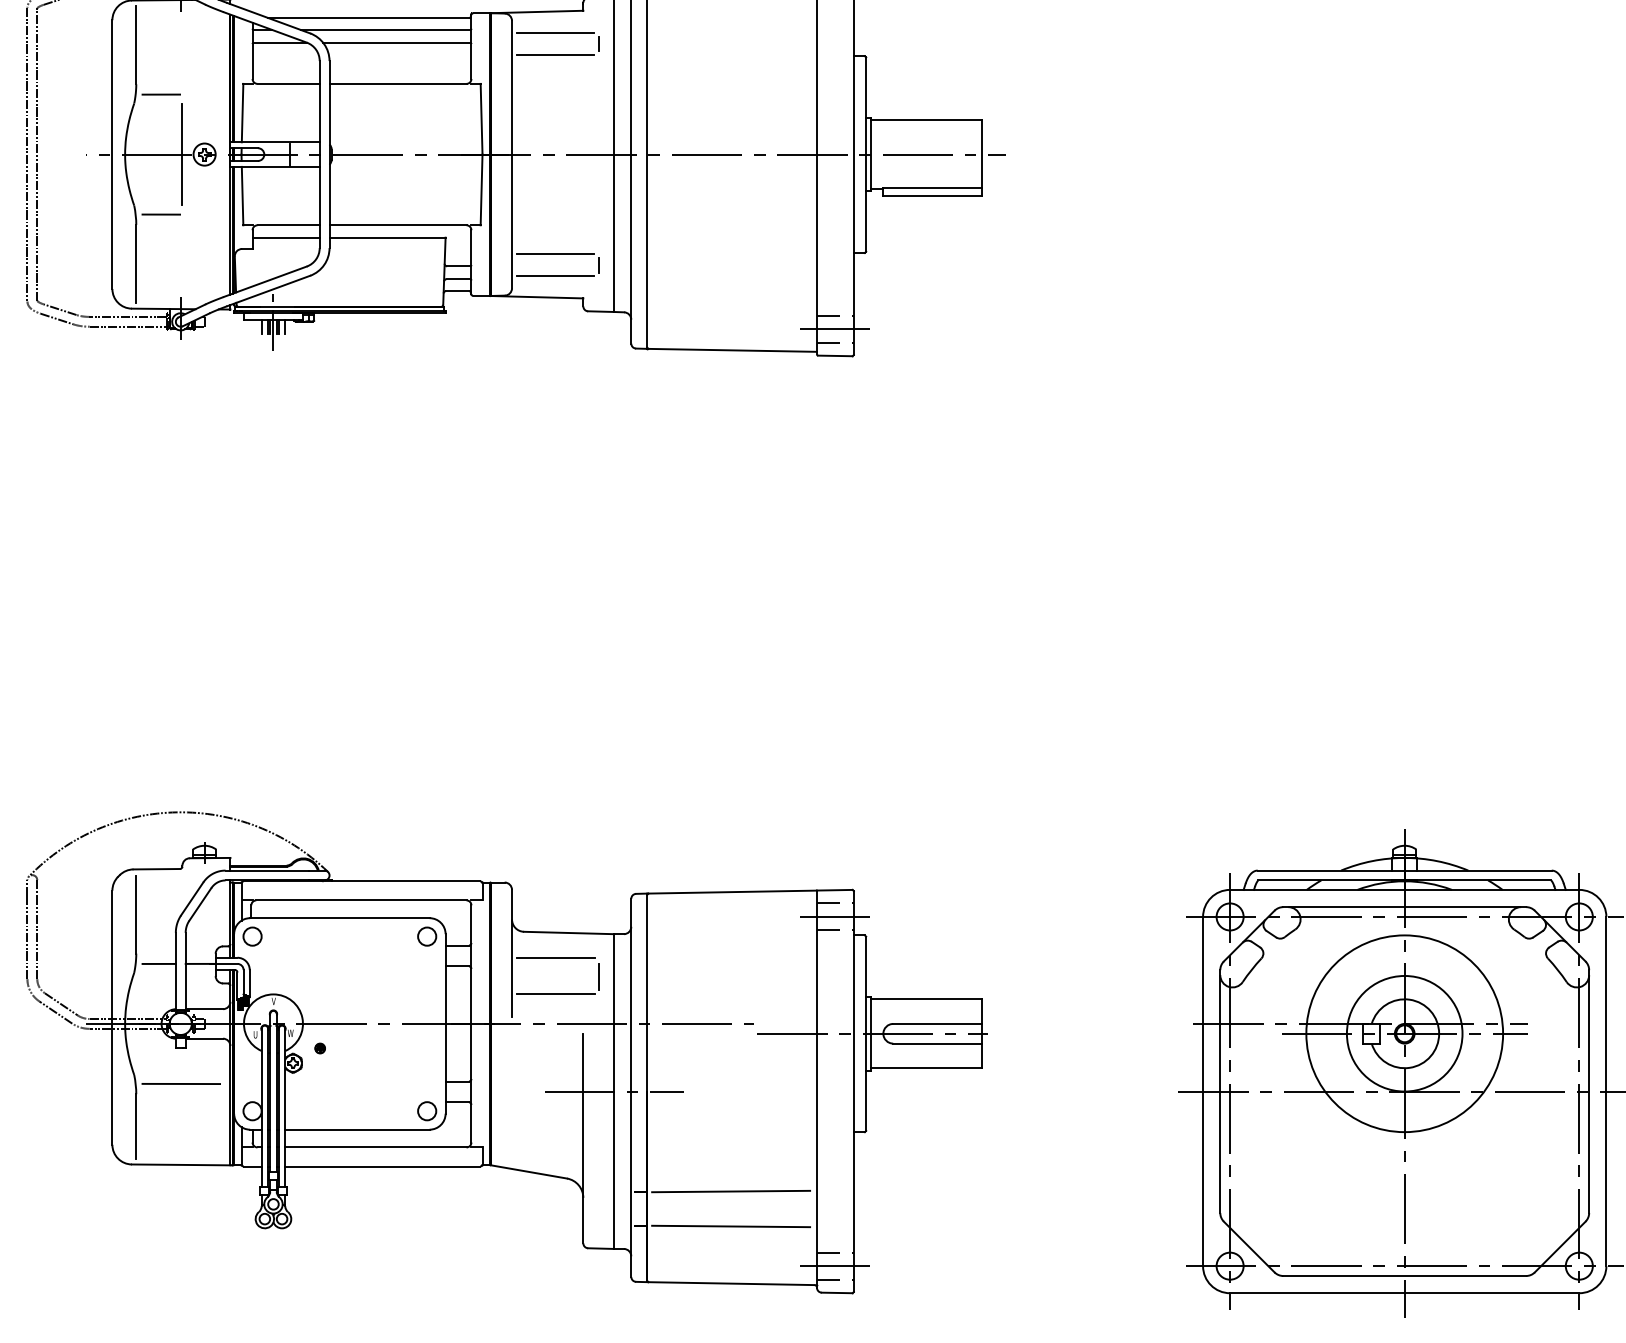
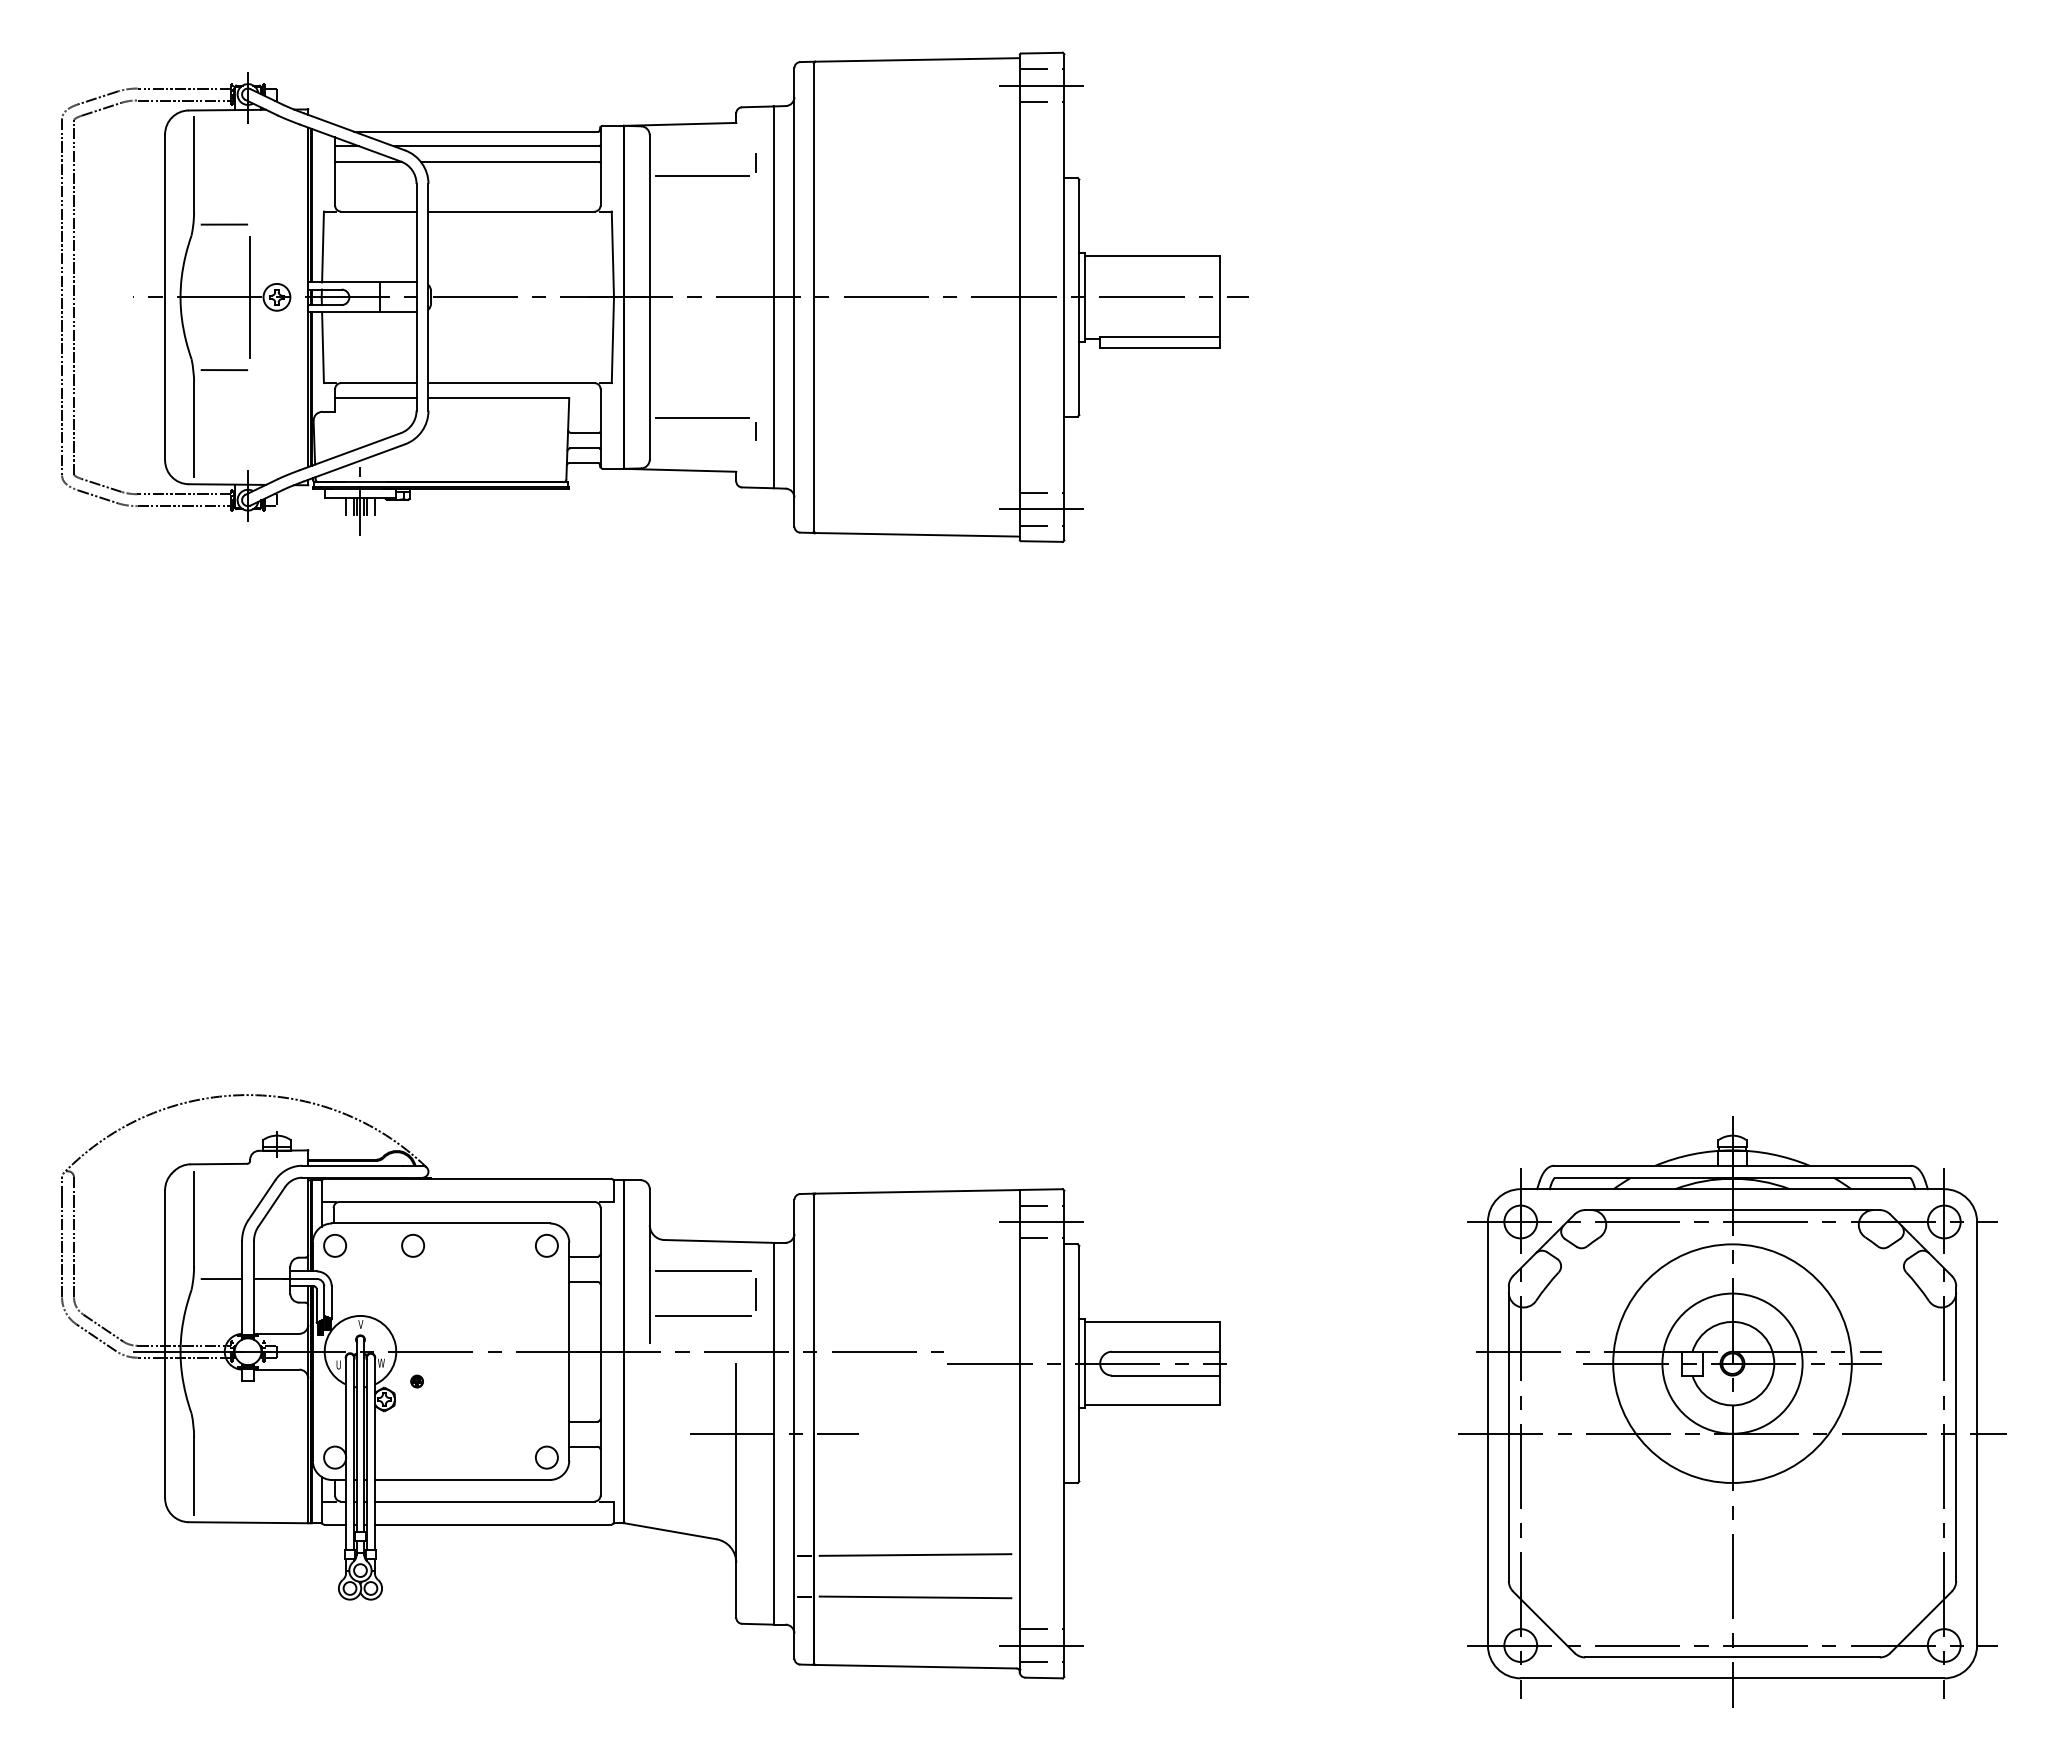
line: (555, 32) -> (702, 149), removed
line: (555, 275) -> (702, 444), removed
circle: (316, 936) -> (412, 1245), added
line: (181, 1083) -> (248, 1424), removed

